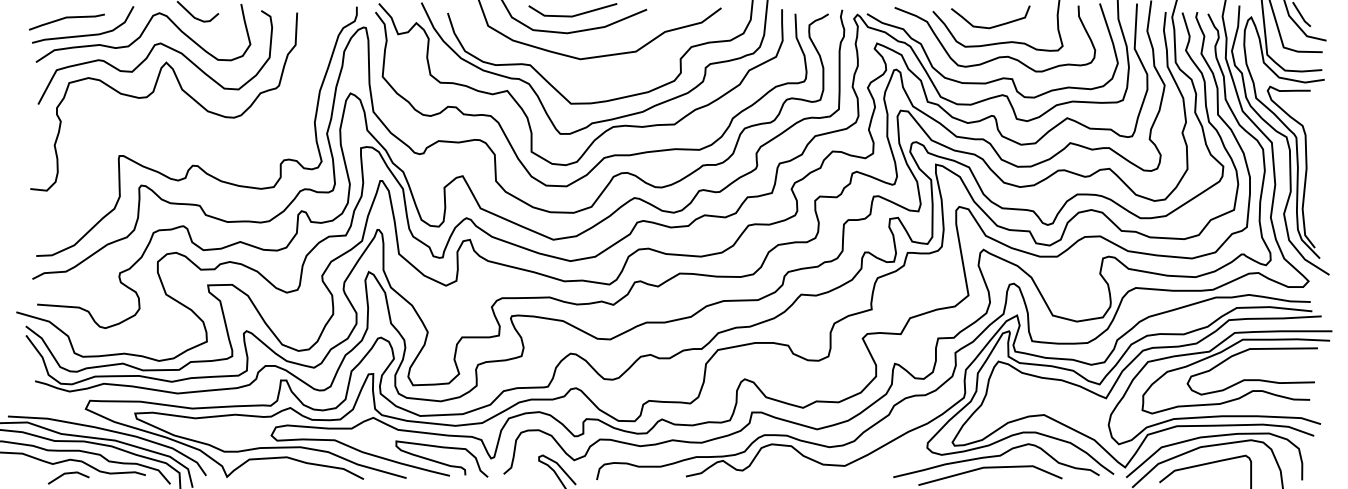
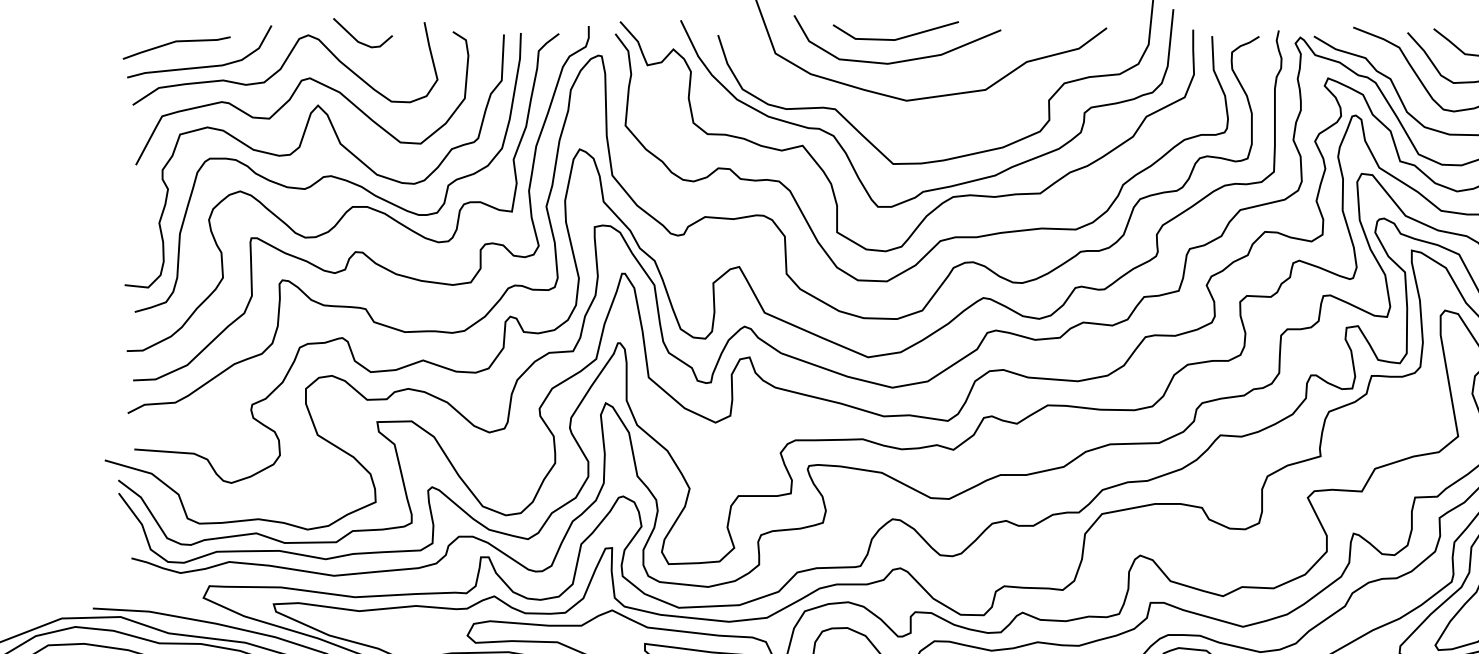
part: (185, 116) -> (345, 182), added

